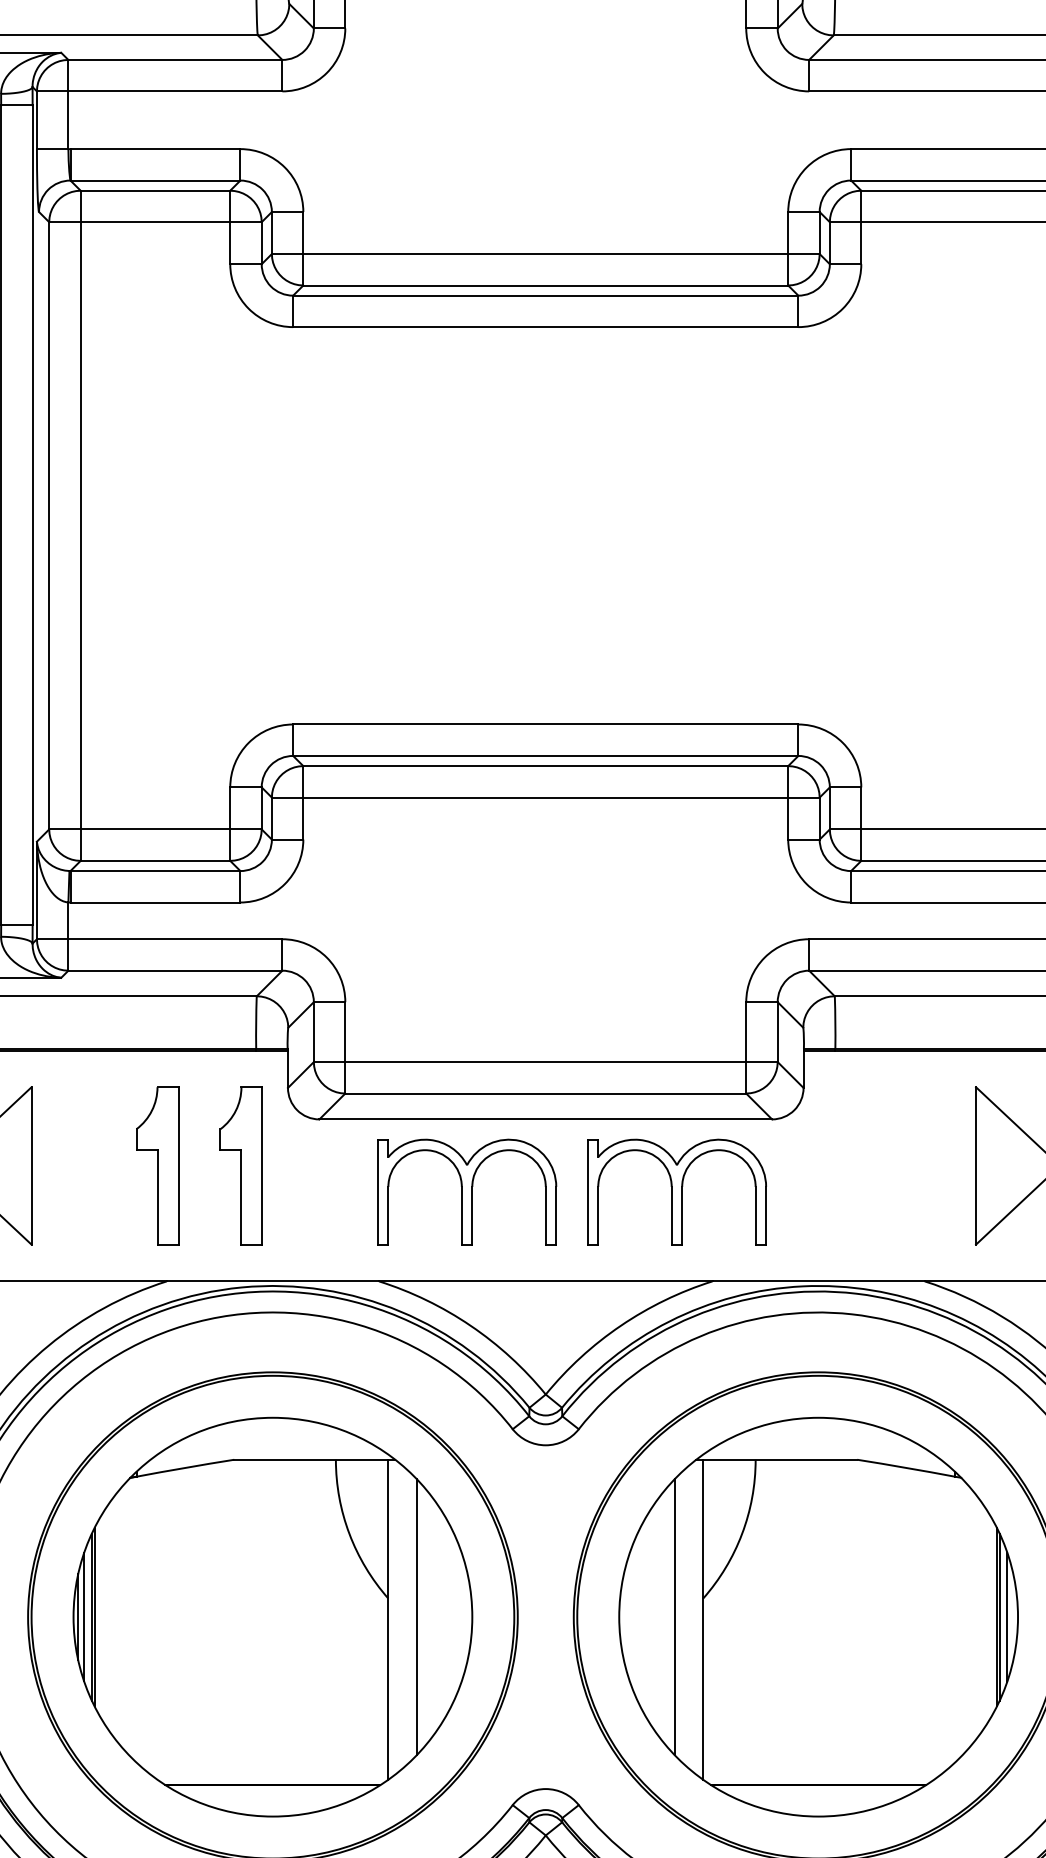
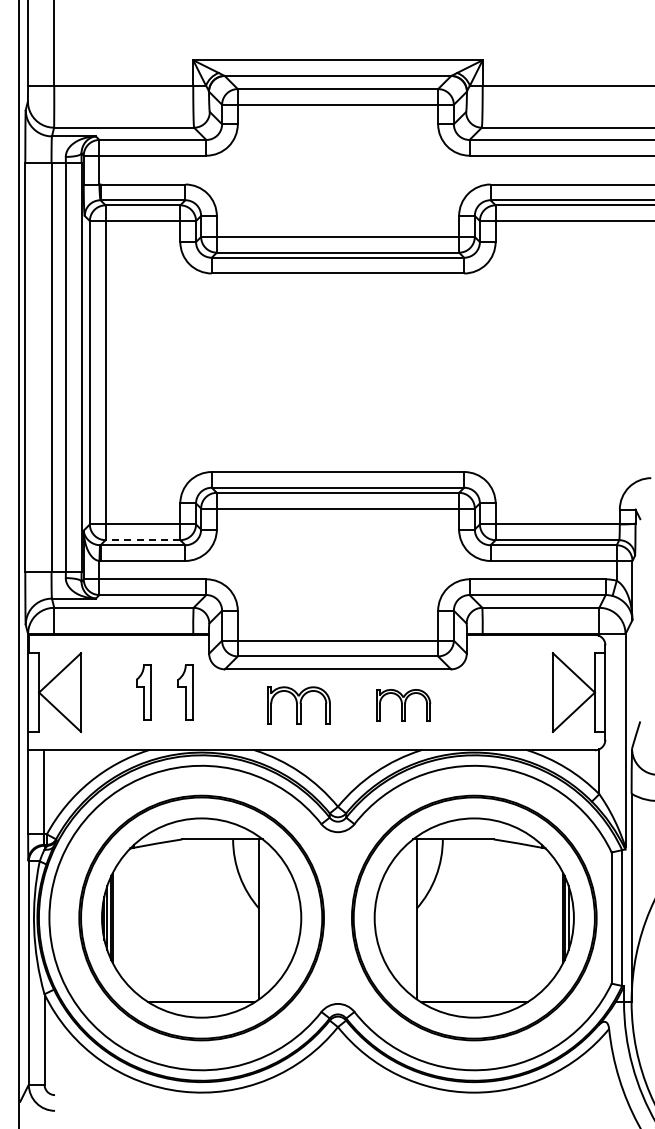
line: (154, 861) -> (142, 540), solid -> dashed
part: (156, 1165) -> (143, 692), size x0.7
part: (240, 1165) -> (185, 692), size x0.7
part: (466, 1191) -> (298, 705), size x0.7
part: (676, 1191) -> (403, 705), size x0.6
line: (416, 1618) -> (273, 918), removed
line: (674, 1618) -> (402, 918), removed

